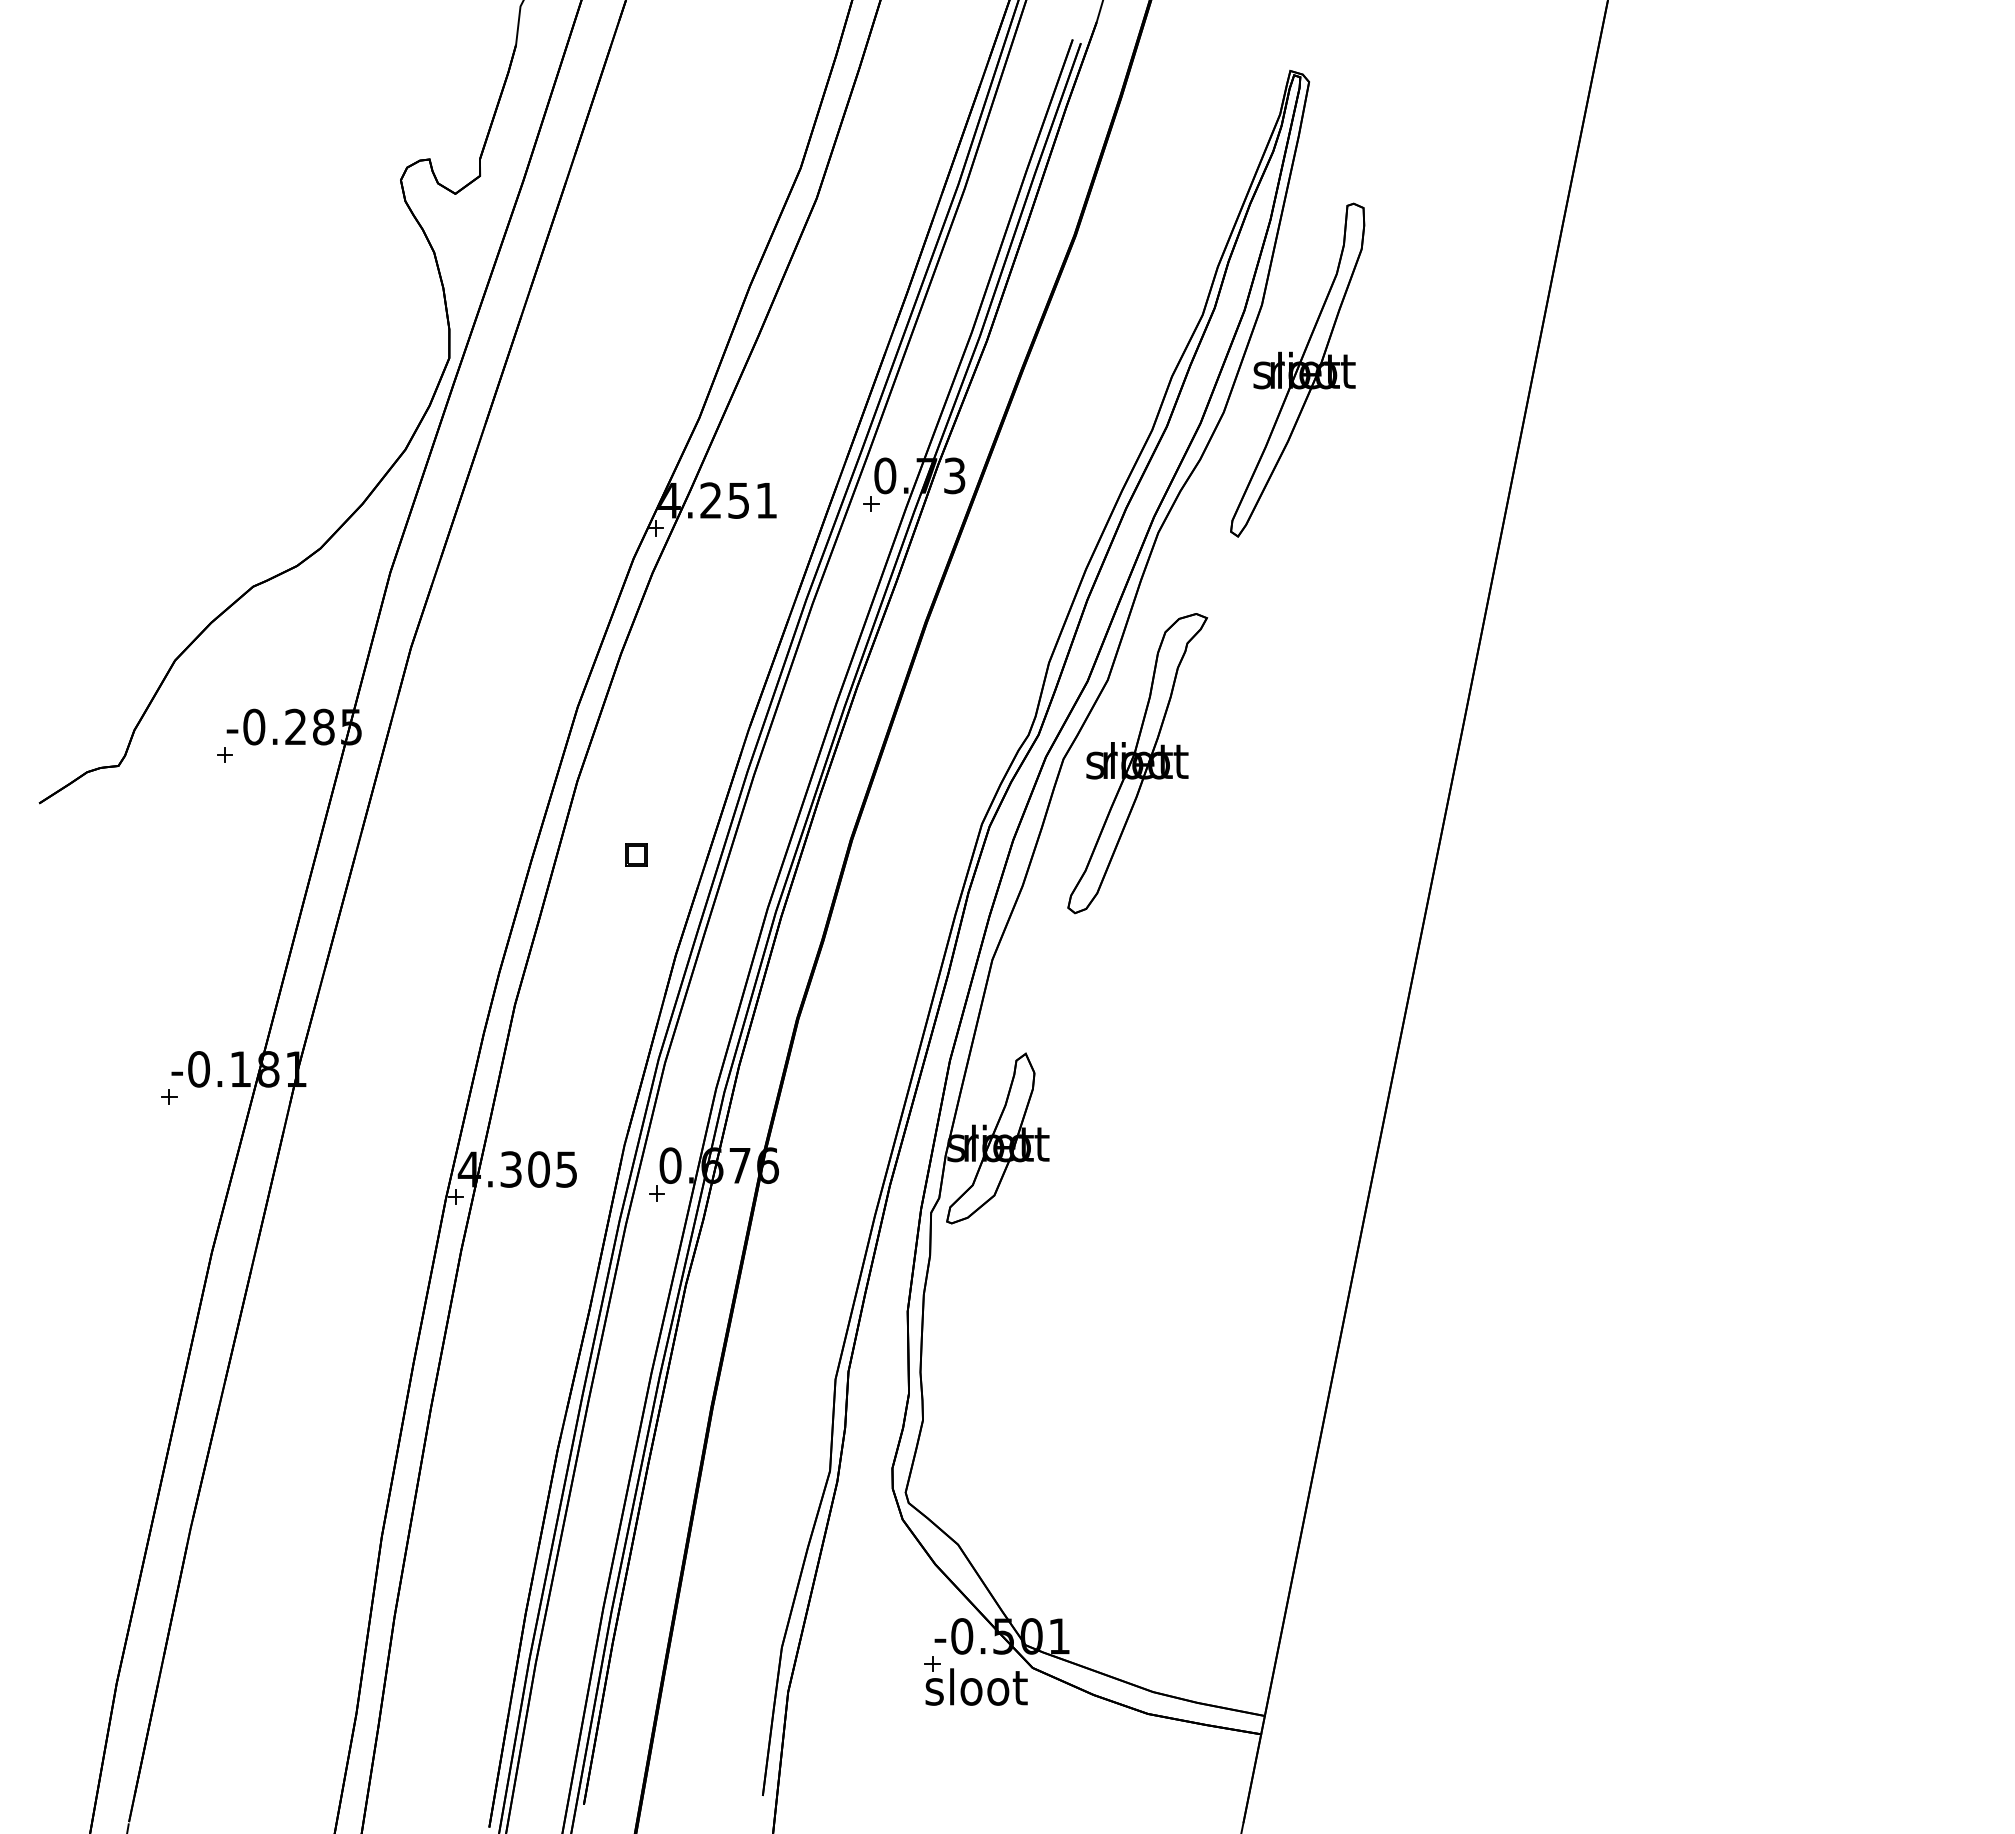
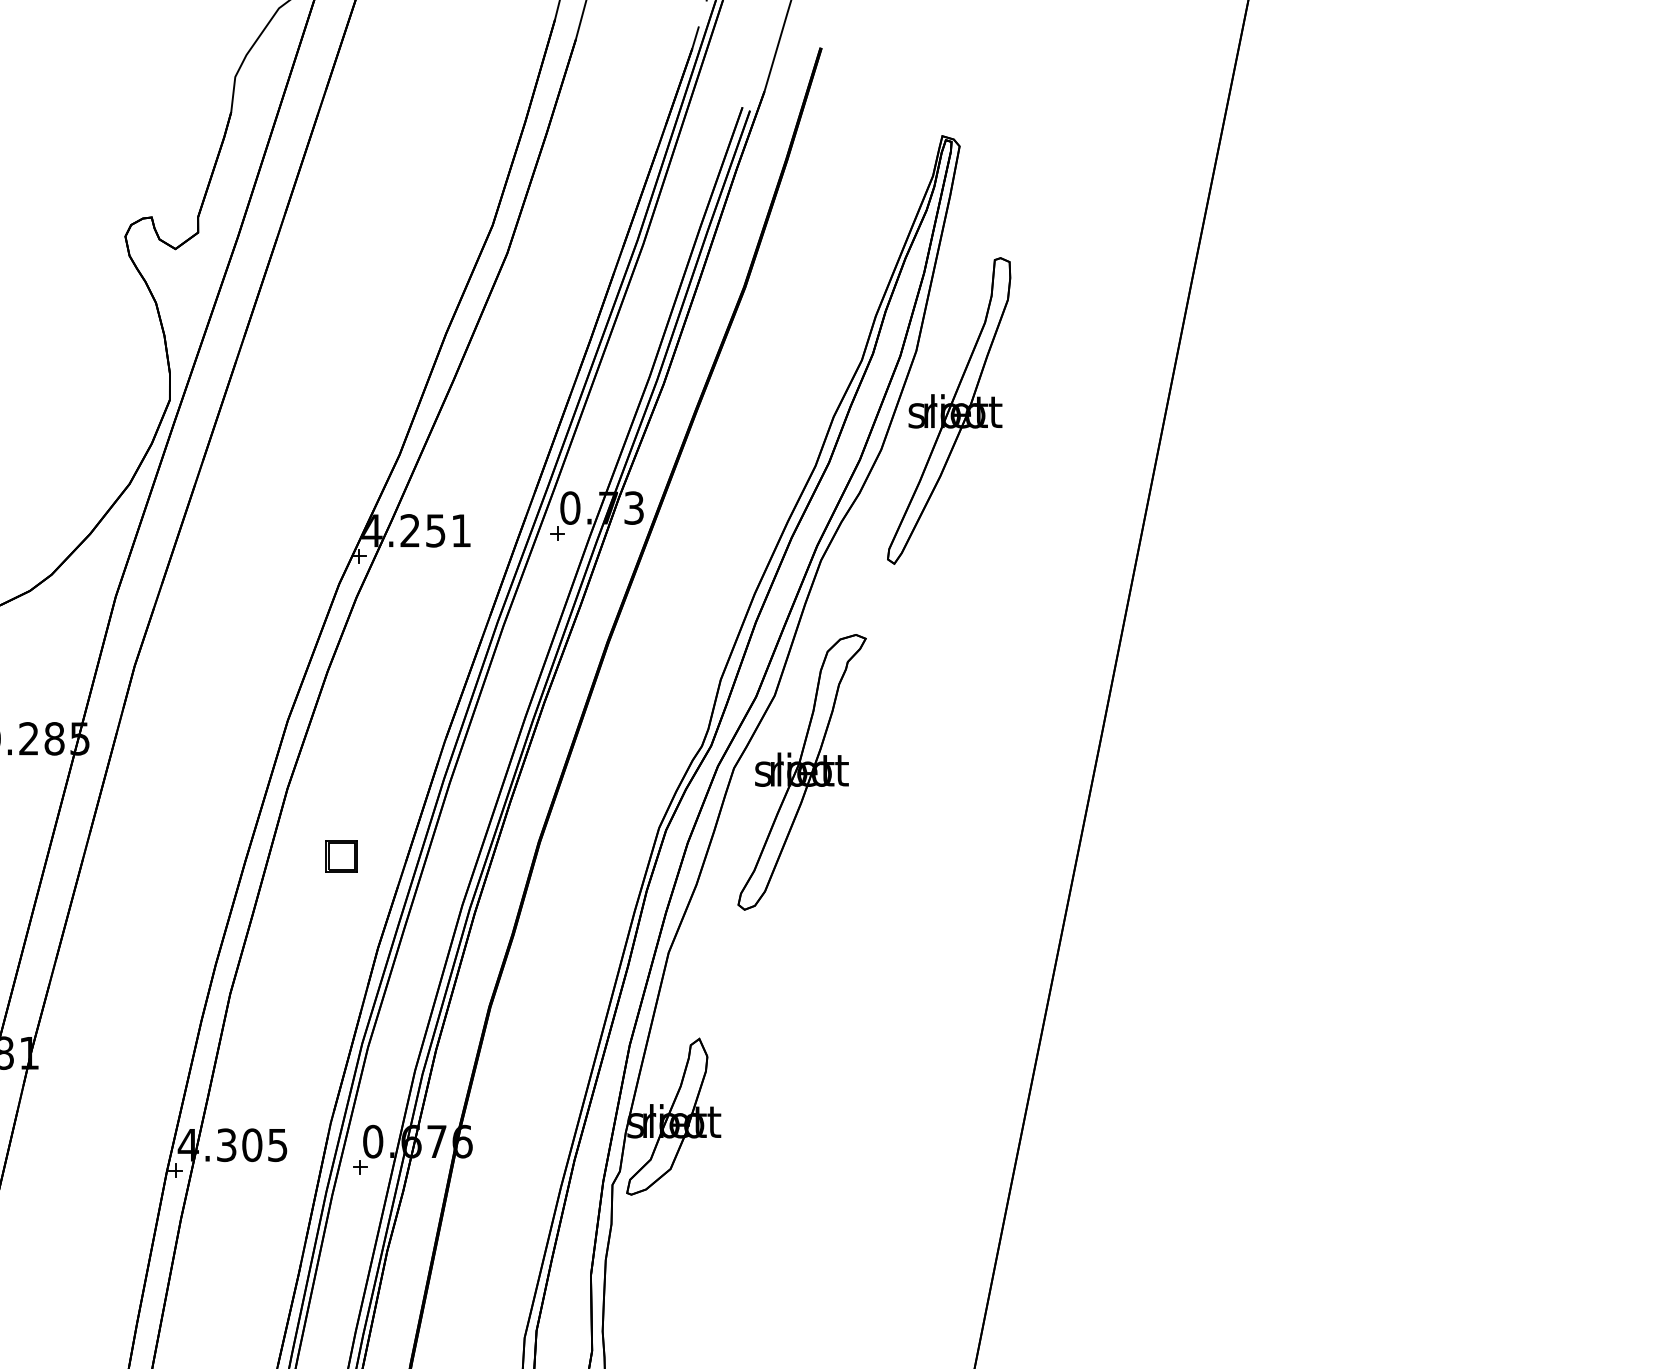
part: (636, 854) -> (341, 855), size x1.6

